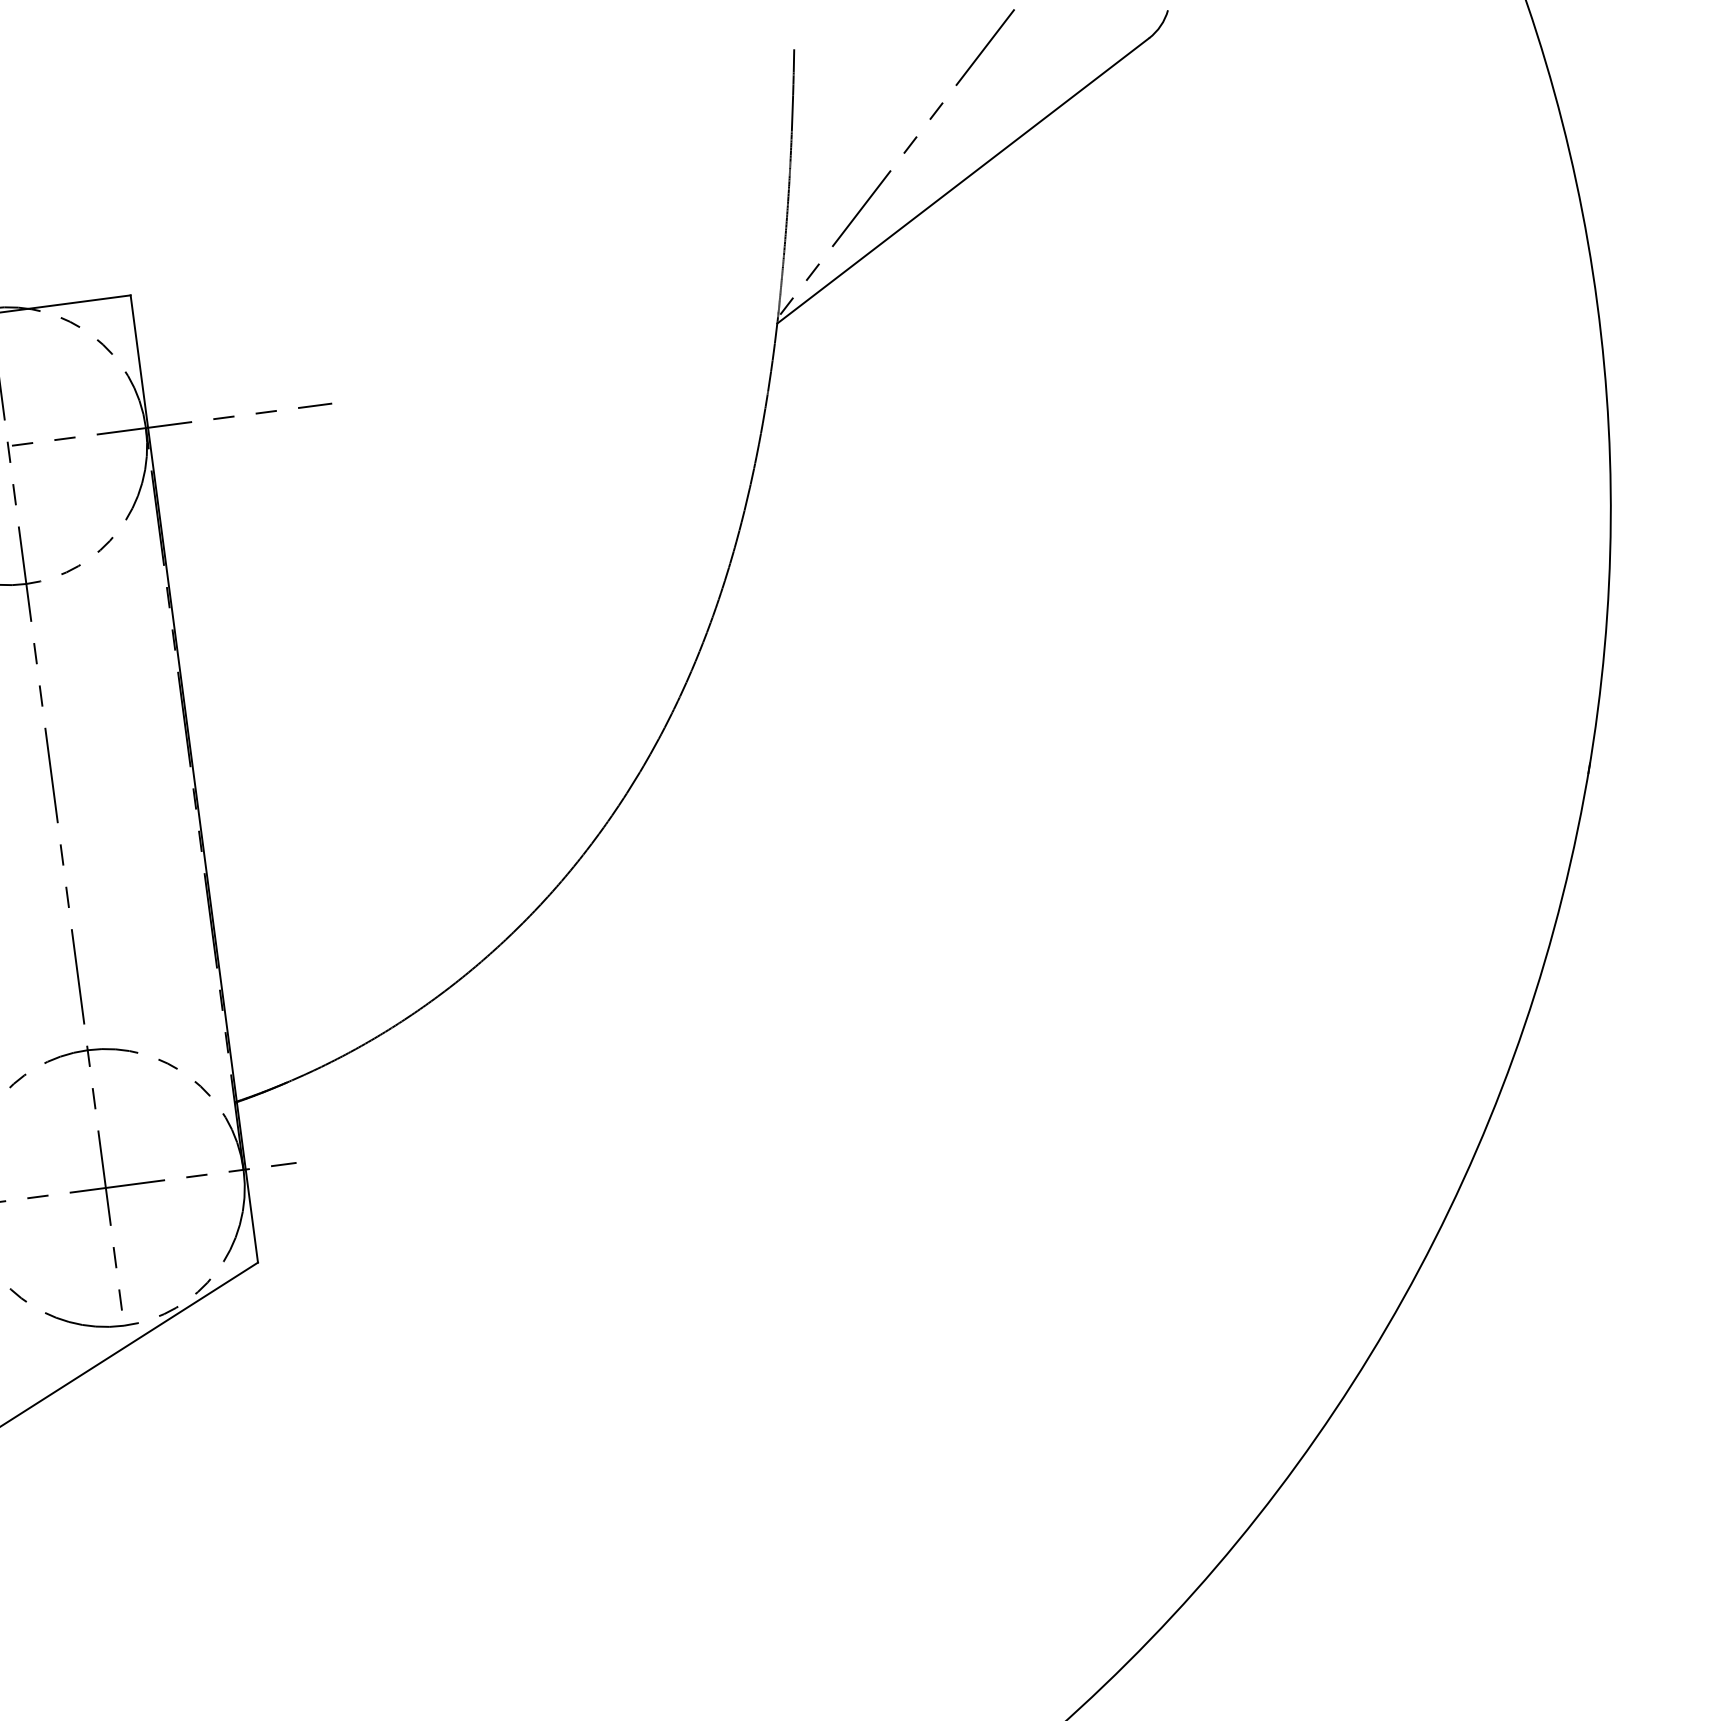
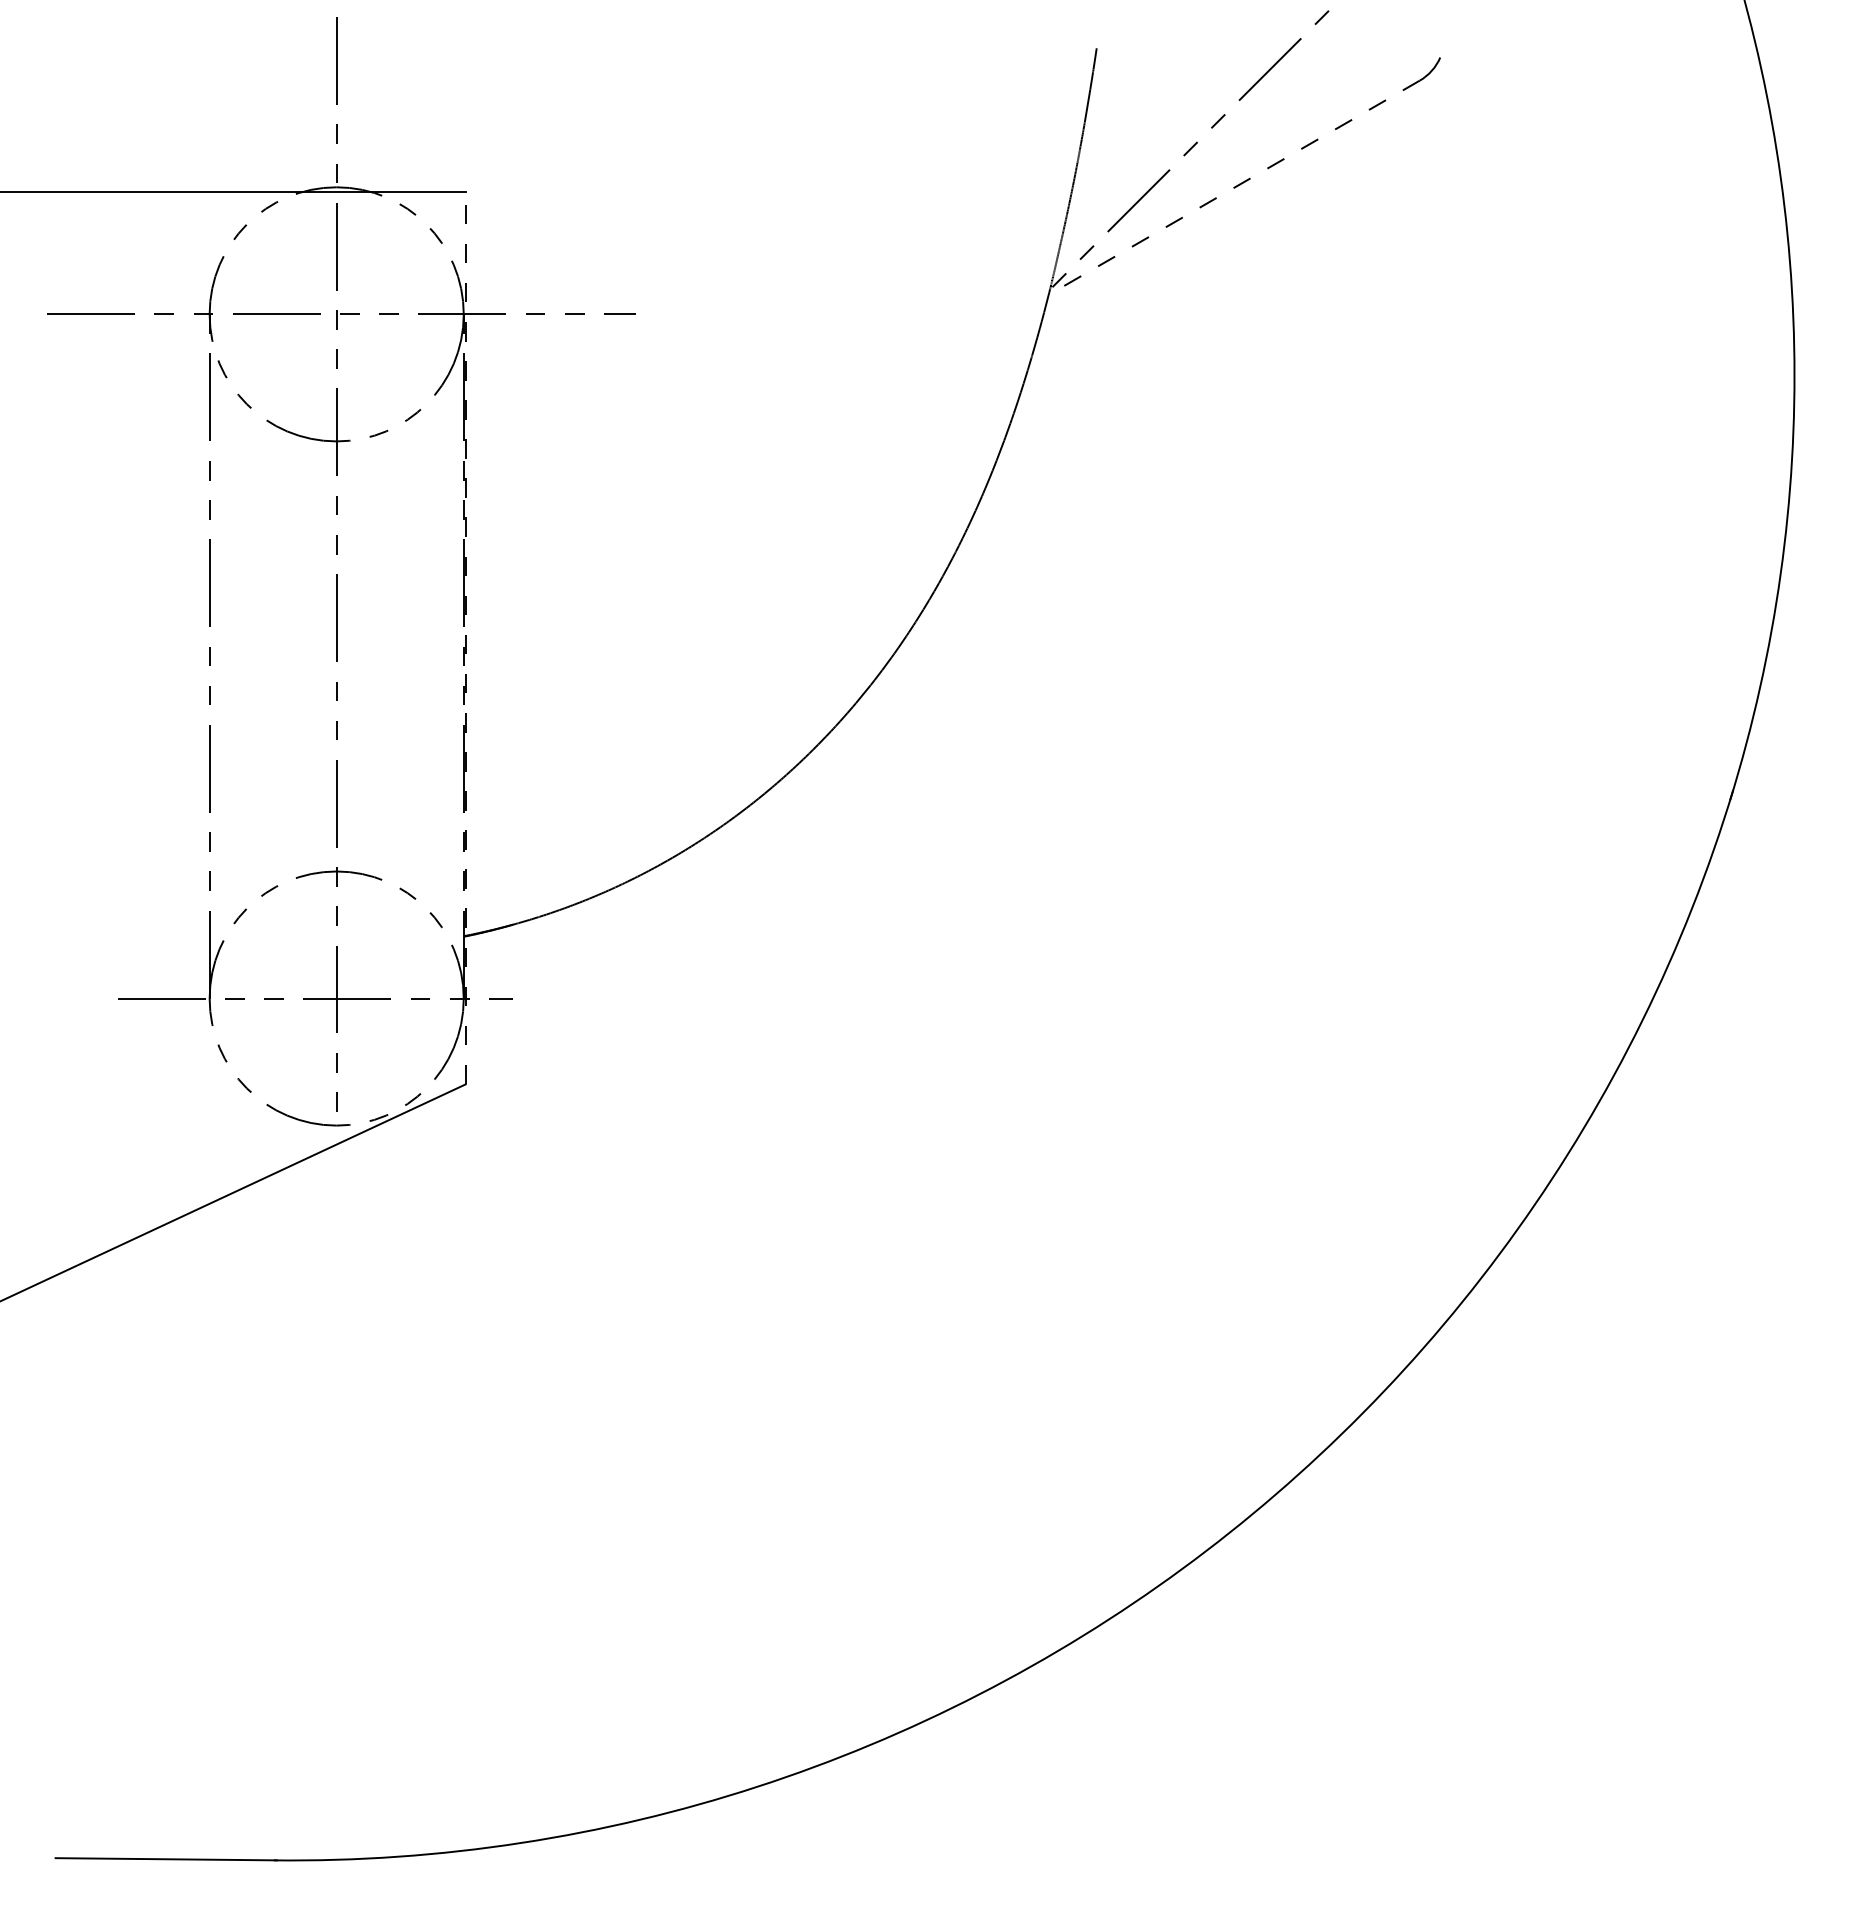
line: (962, 181) -> (1233, 188), solid -> dashed
line: (193, 778) -> (465, 637), solid -> dashed

